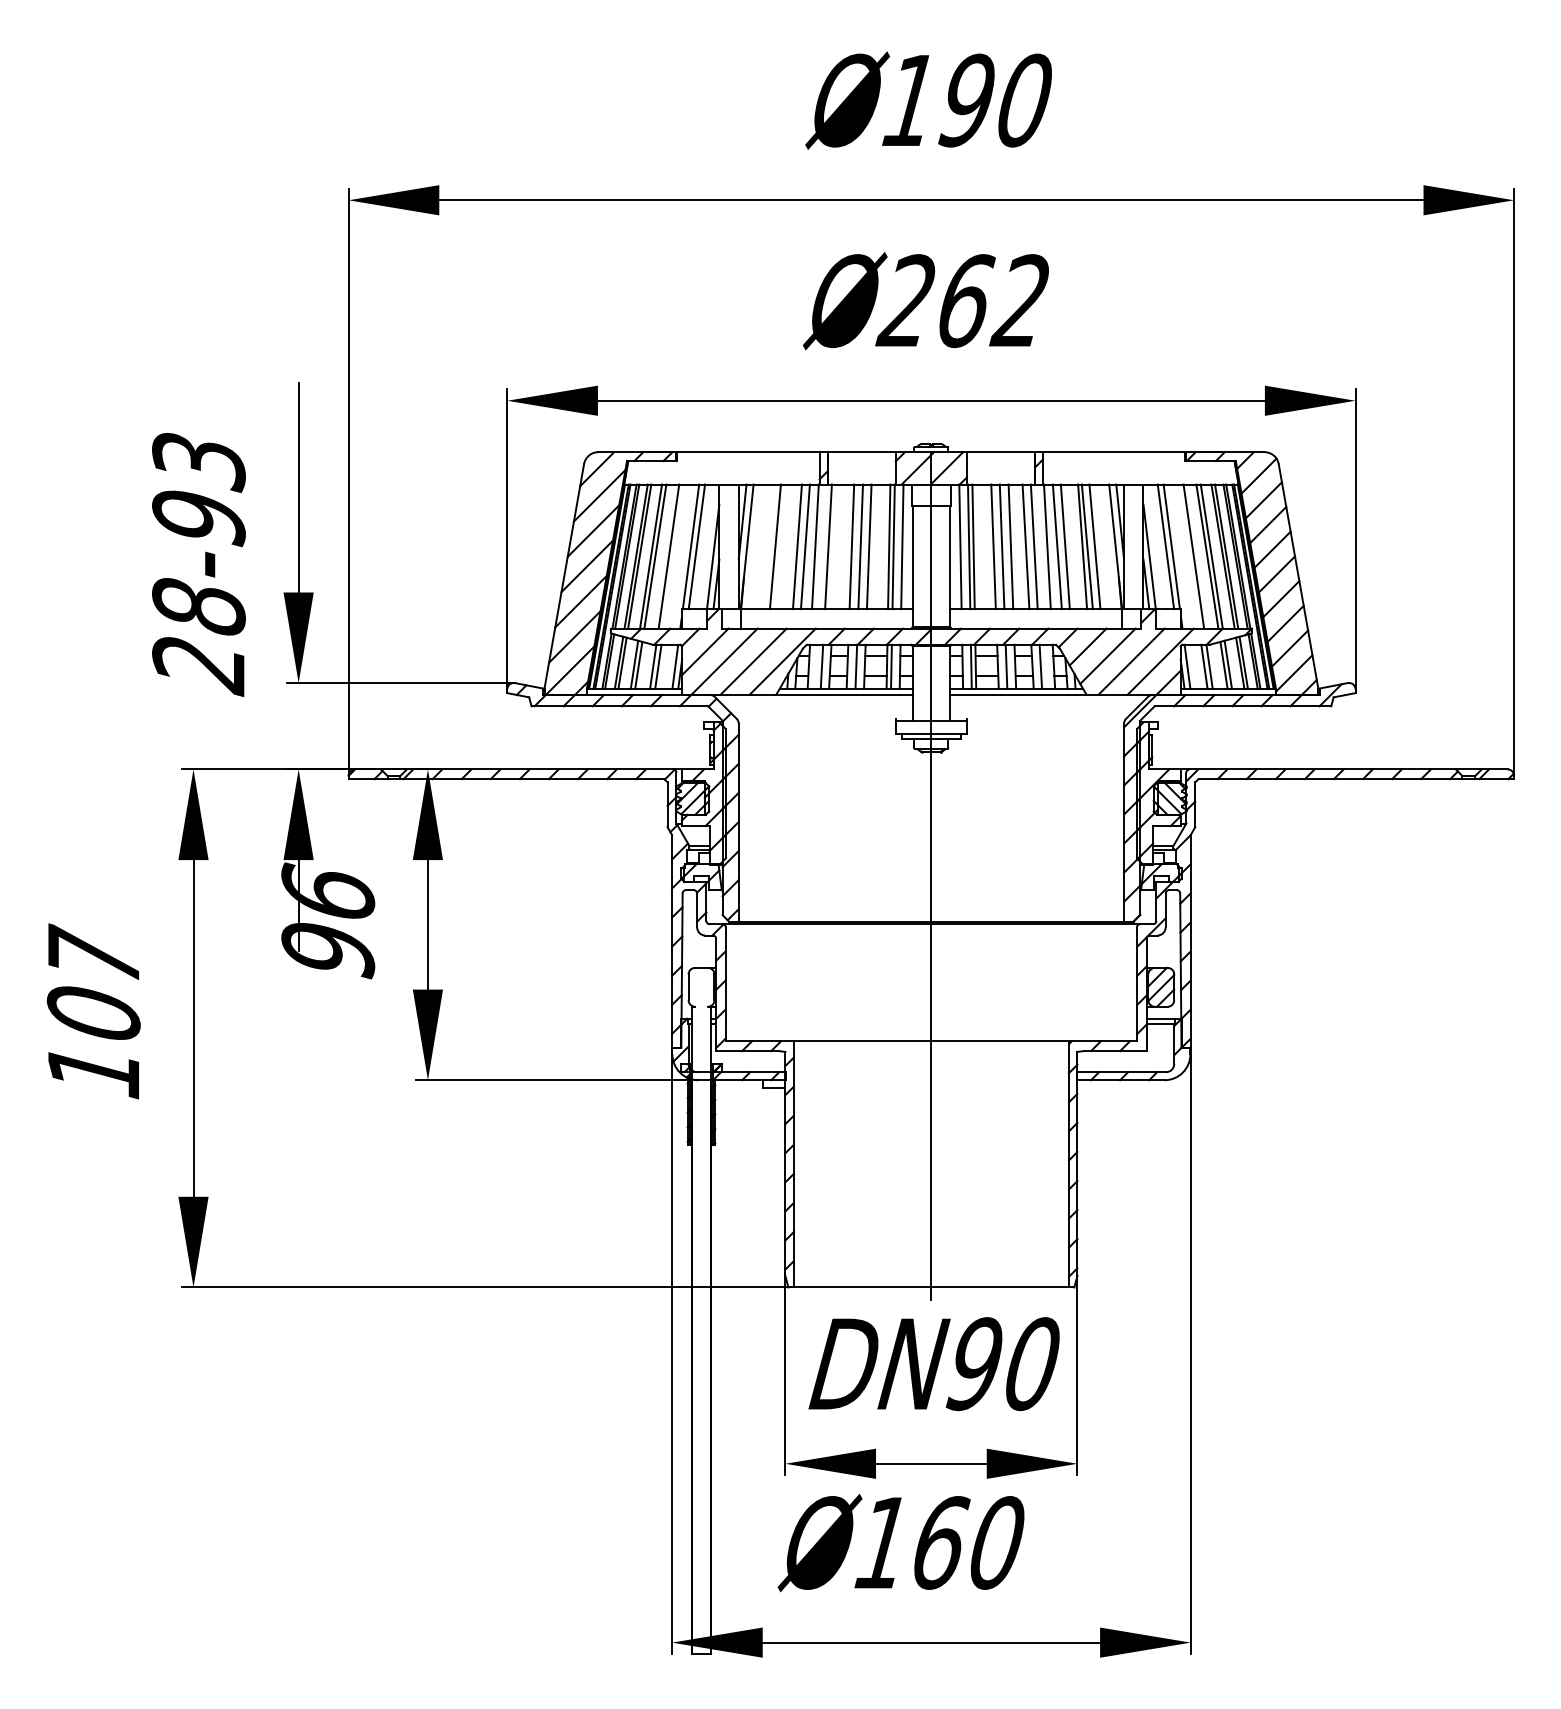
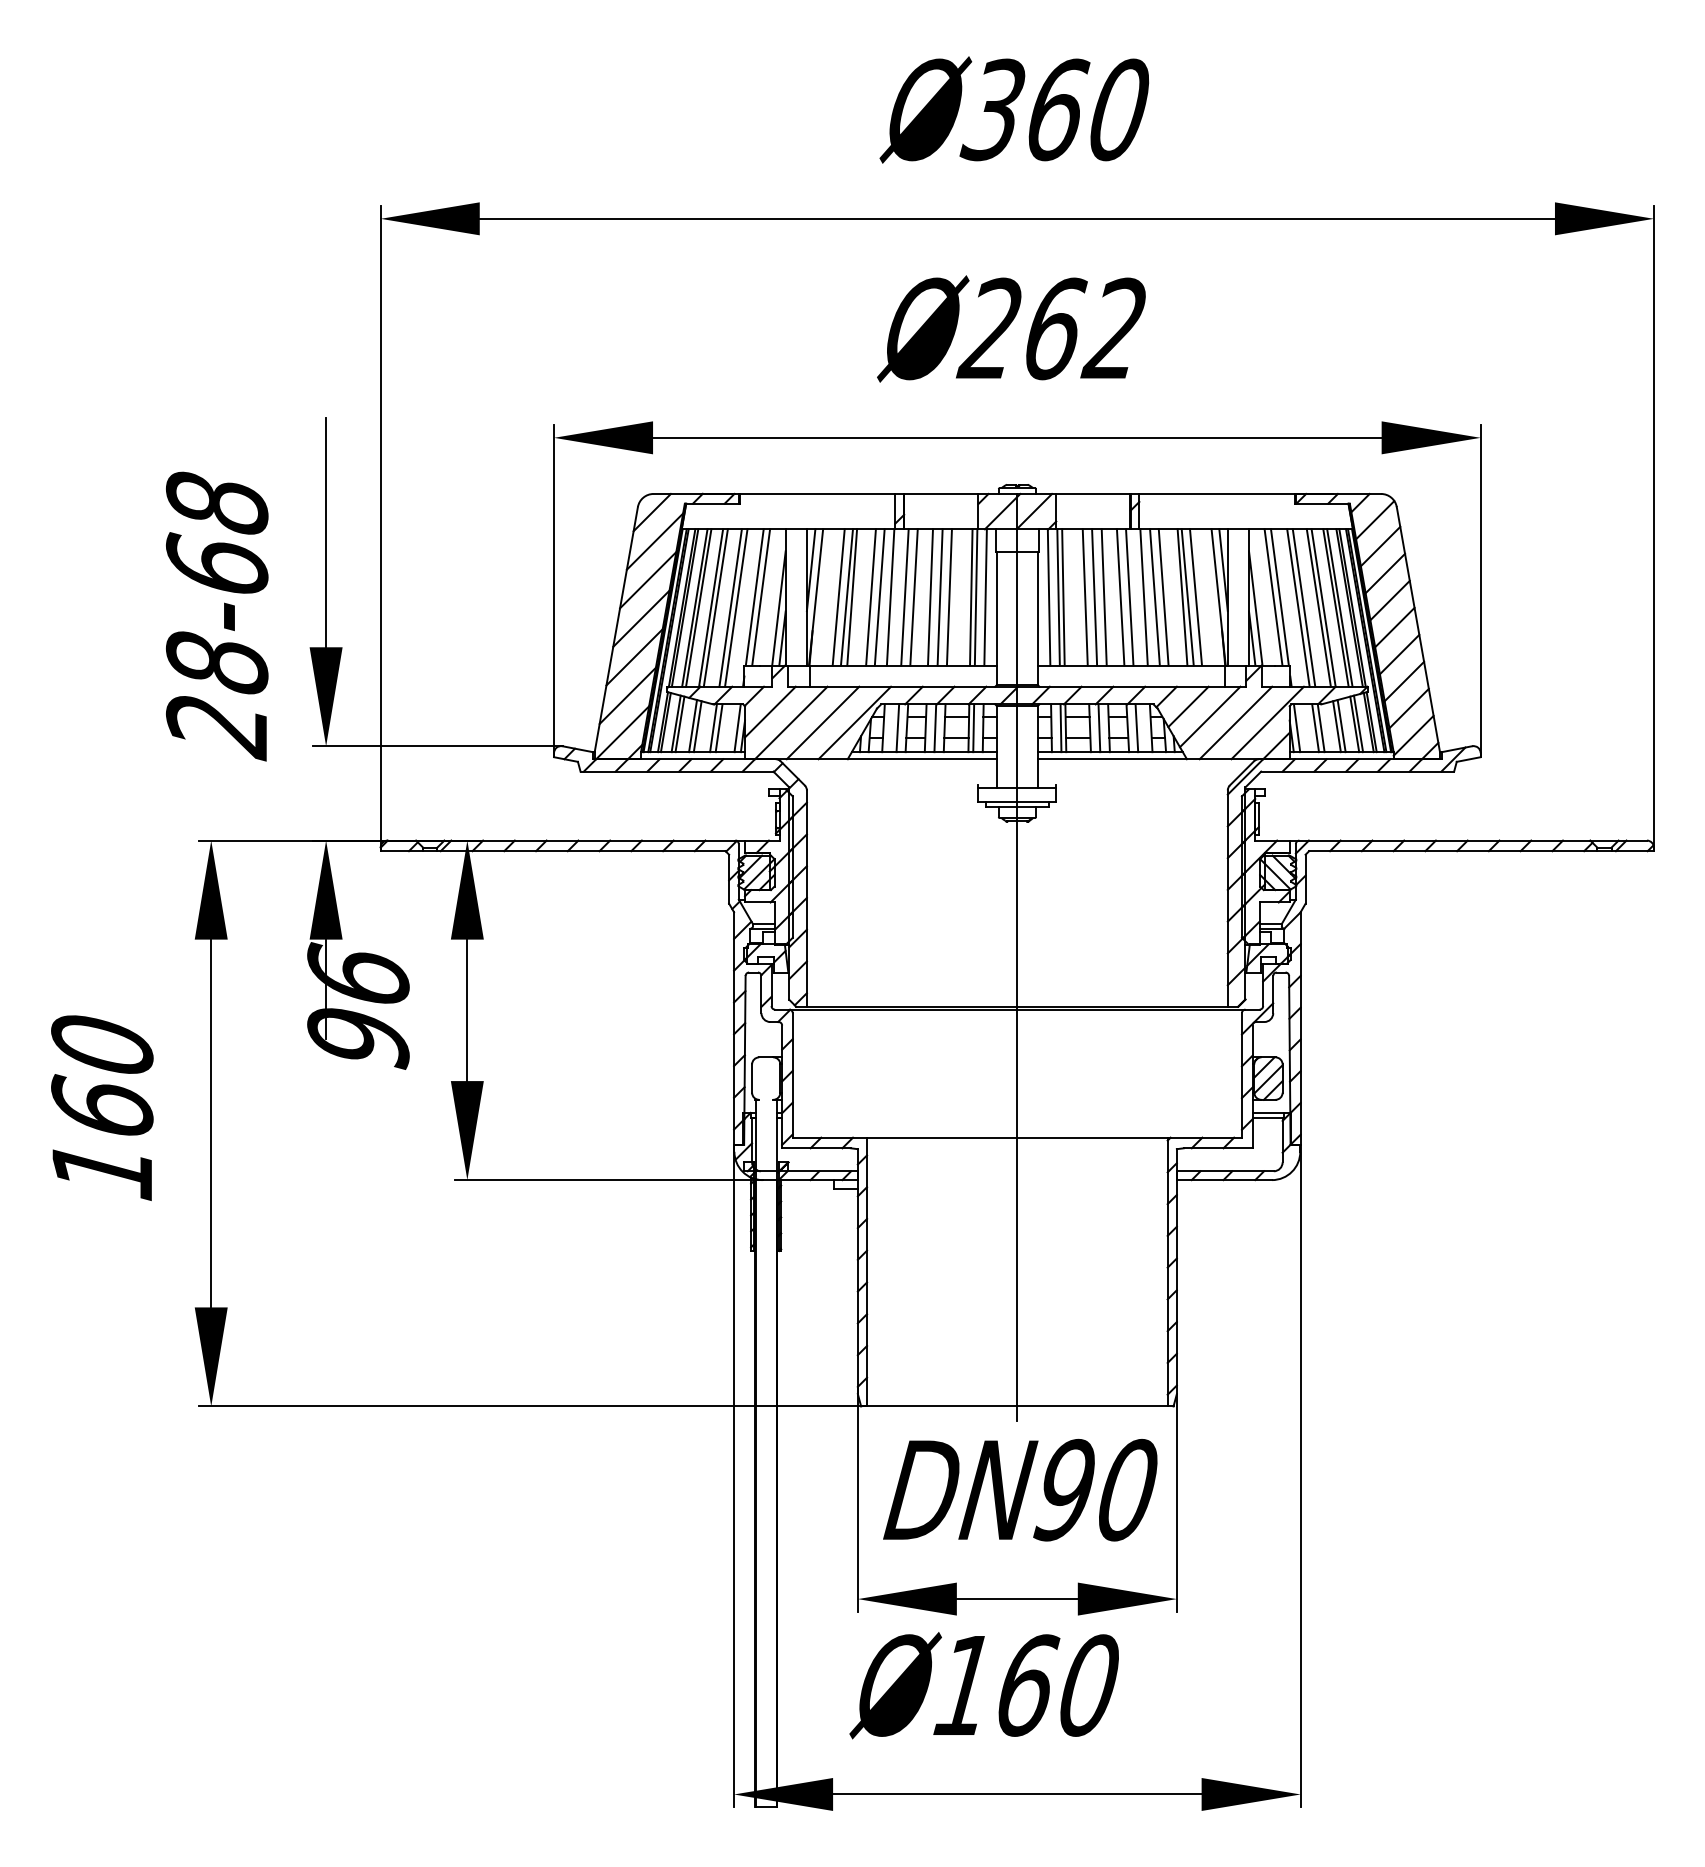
text: (937, 100) -> (1024, 109), 190 -> 360
text: (198, 489) -> (216, 534), 28-93 -> 28-68
line: (767, 546) -> (838, 597), added
line: (780, 546) -> (852, 597), added
line: (836, 546) -> (913, 597), added
line: (674, 556) -> (736, 607), added
line: (1188, 556) -> (1298, 607), added
text: (93, 981) -> (102, 1072), 107 -> 160

